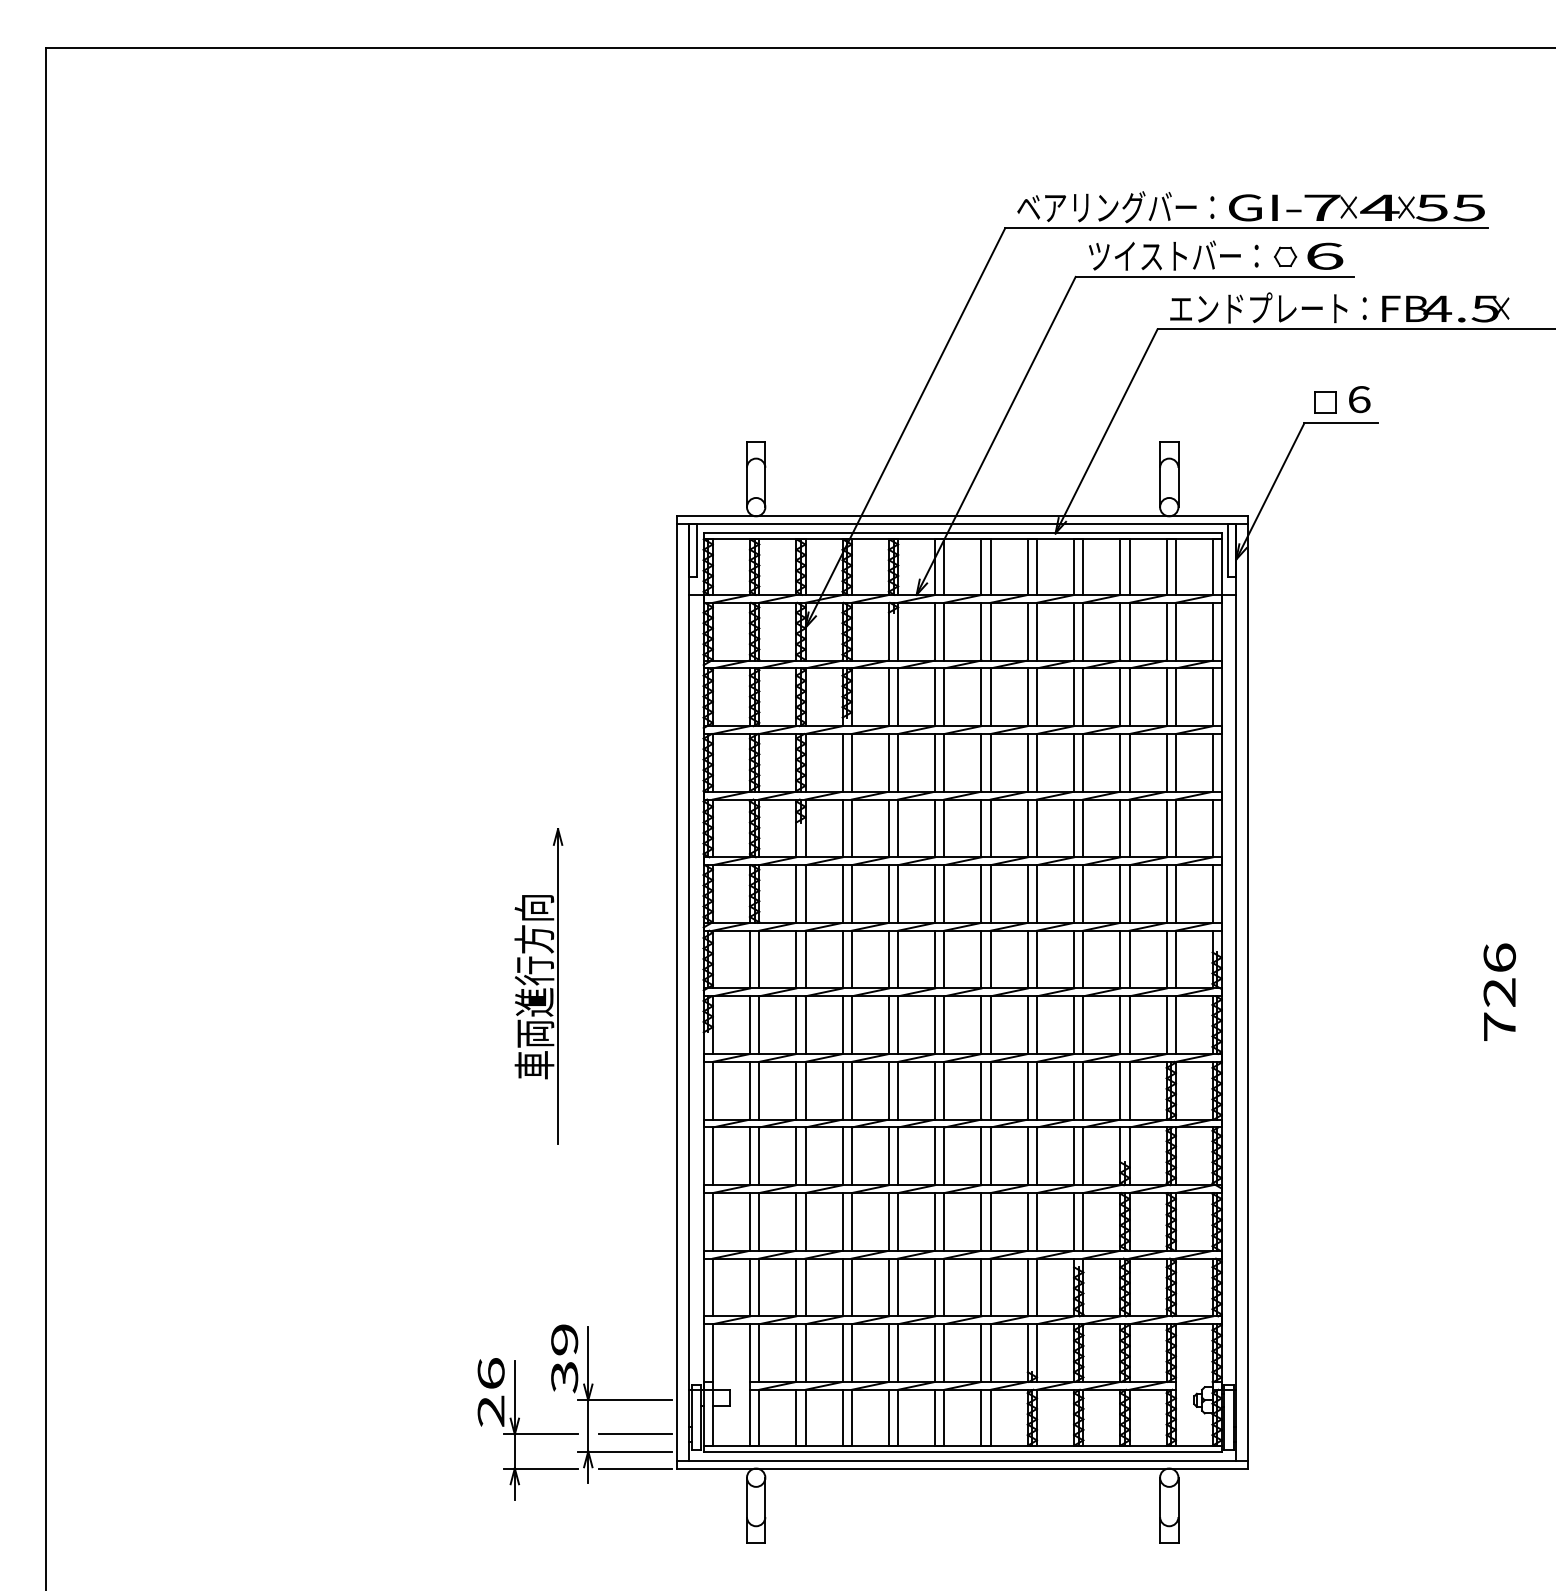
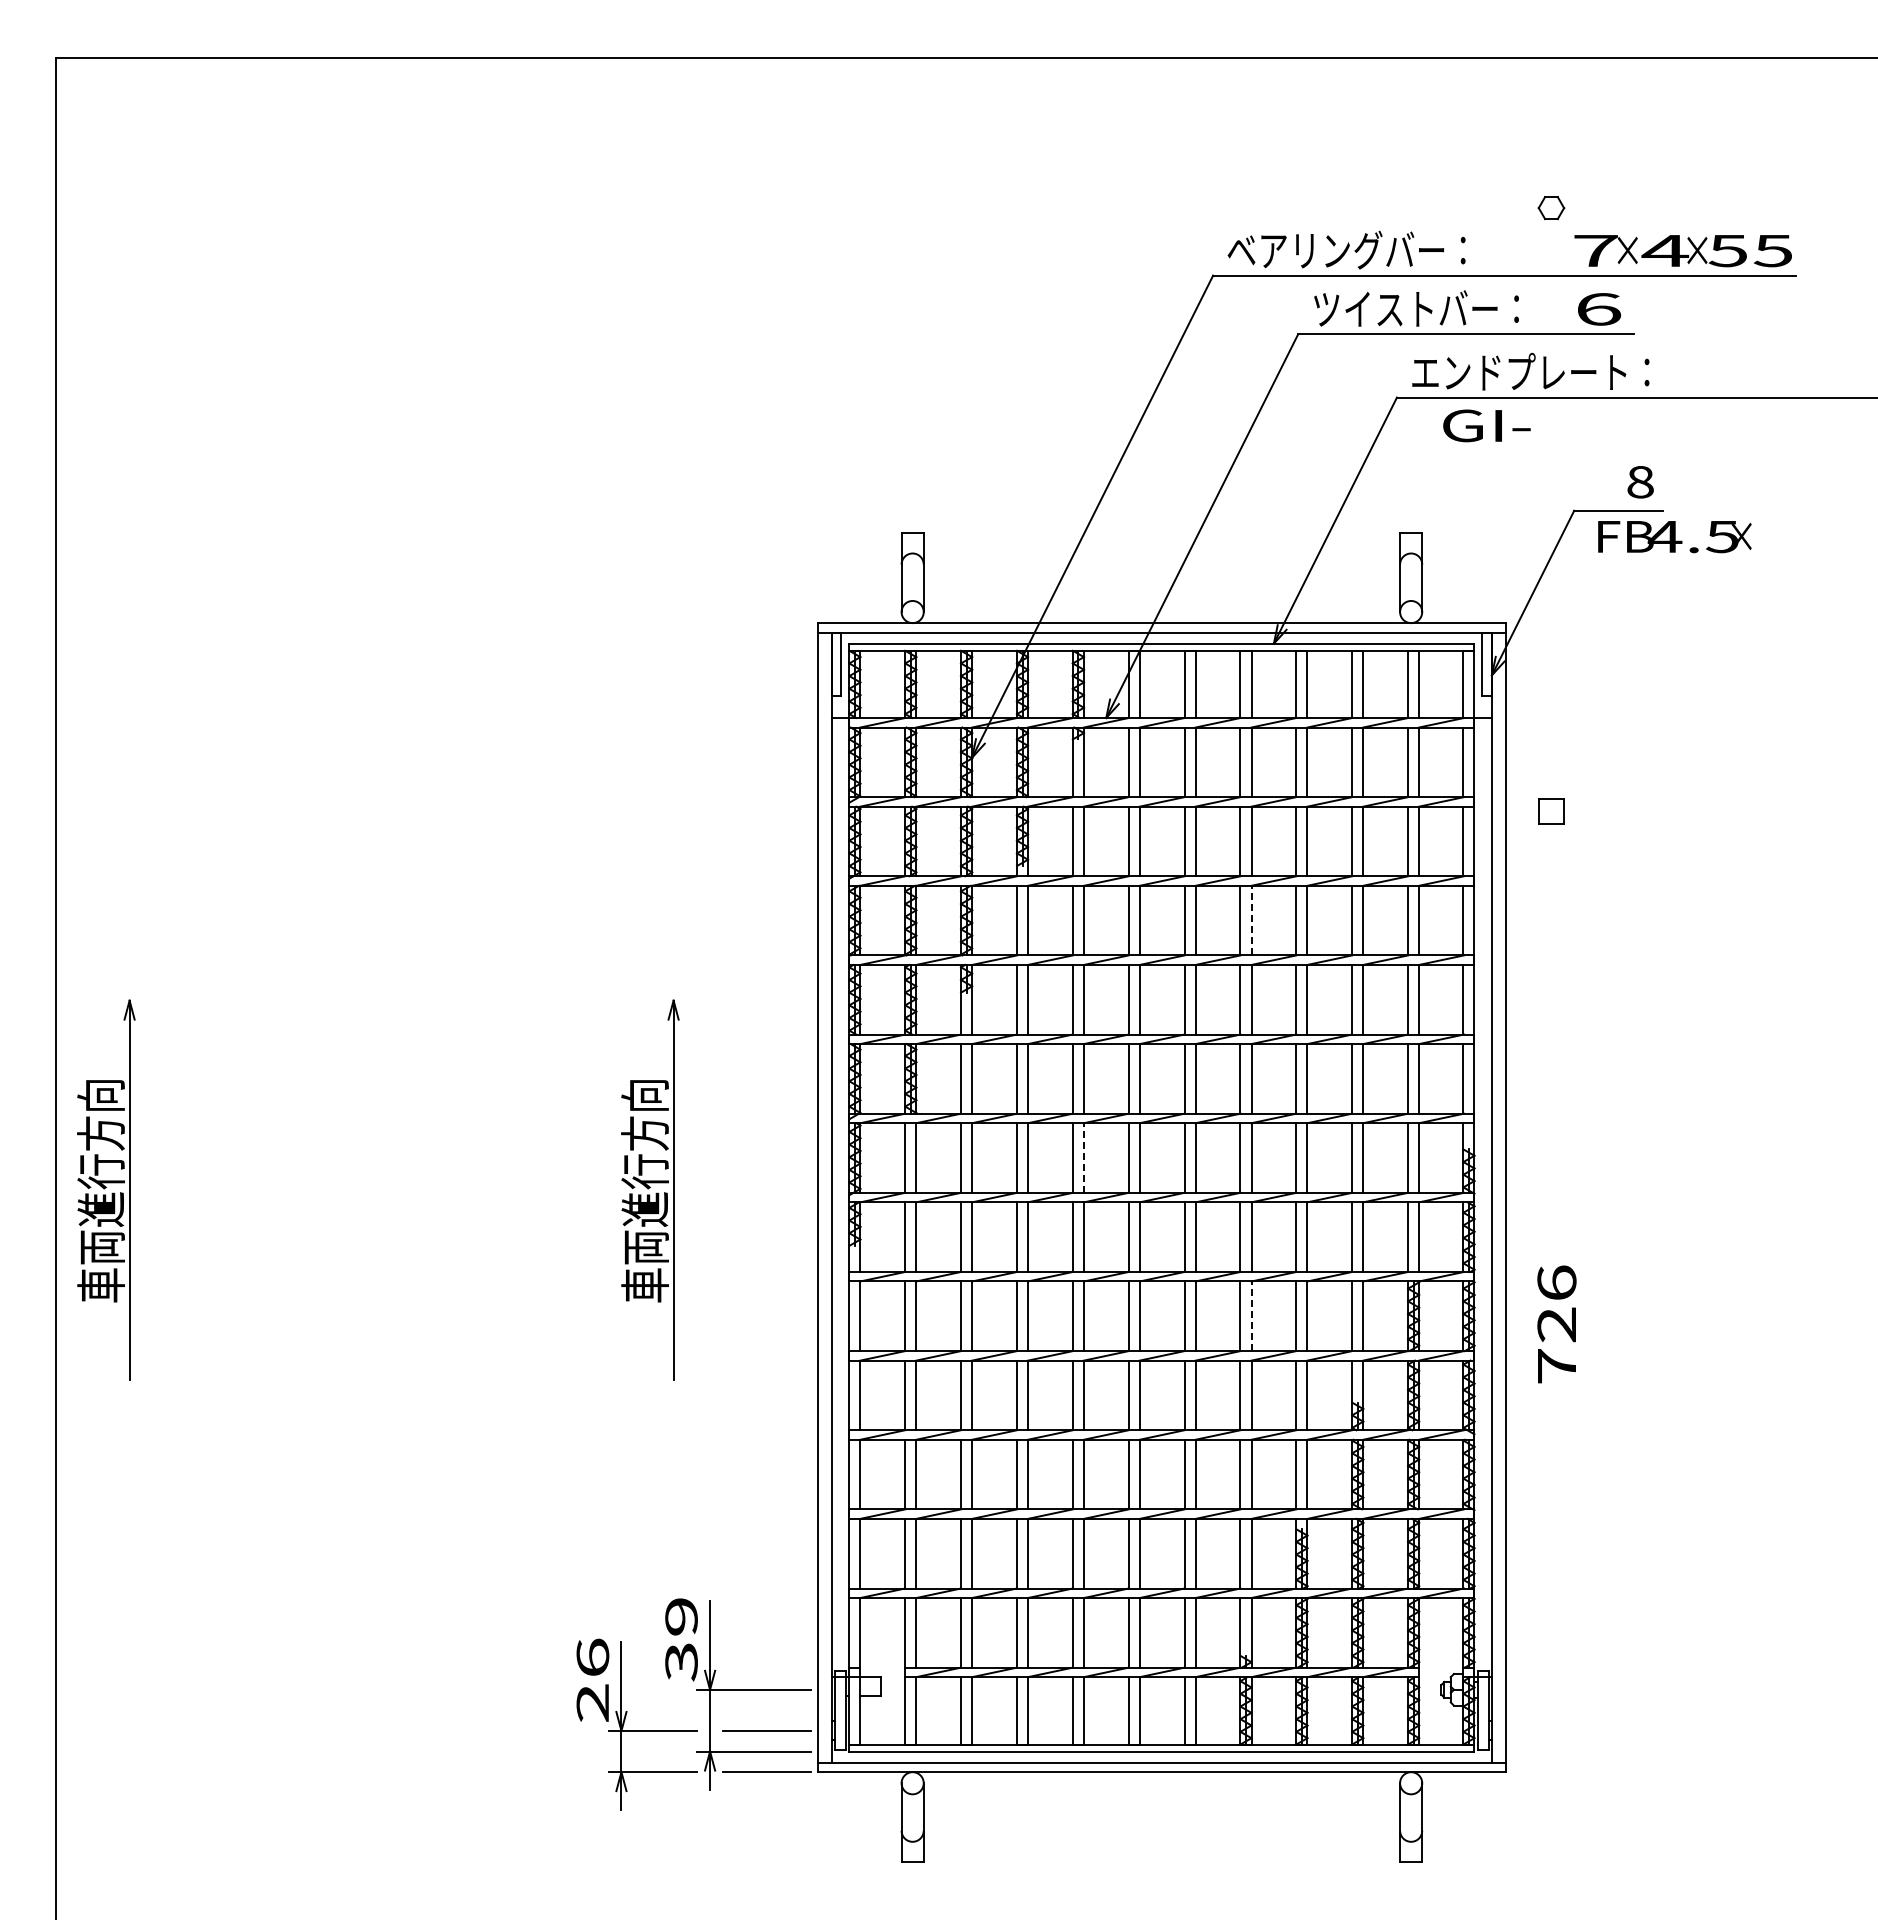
text: (1264, 207) -> (1486, 425), moved
part: (1285, 256) -> (1551, 207), moved
text: (1445, 309) -> (1674, 537), moved
text: (1359, 398) -> (1640, 481), 6 -> 8
part: (1325, 402) -> (1551, 811), moved
line: (1036, 762) -> (1251, 920), solid -> dashed
line: (897, 959) -> (1083, 1158), solid -> dashed
part: (88, 985) -> (106, 1189), added
text: (1499, 992) -> (1556, 1324), moved
line: (1036, 1090) -> (1251, 1316), solid -> dashed

